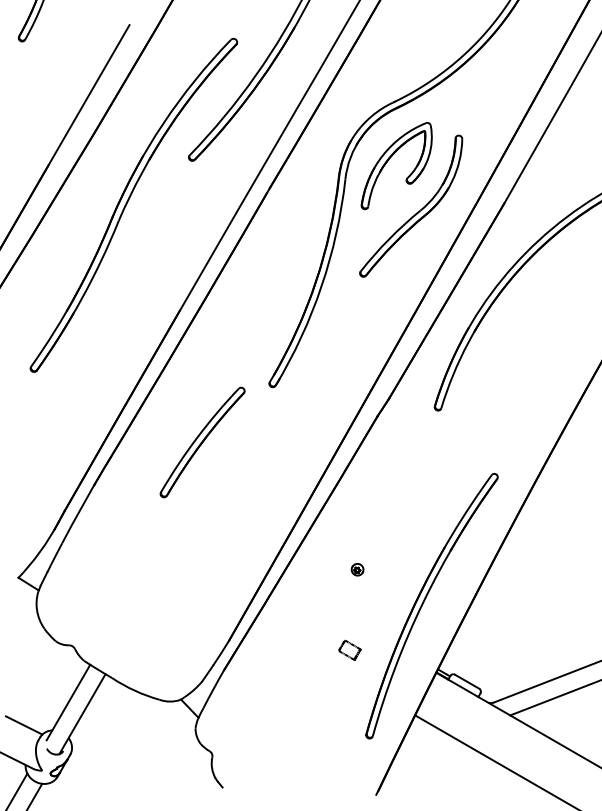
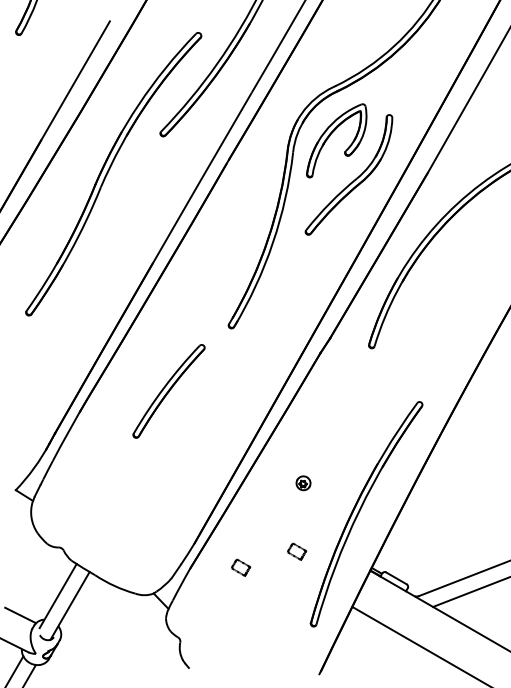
part: (201, 442) -> (168, 391), moved
part: (357, 569) -> (303, 483), size x1.4
part: (284, 668) -> (241, 567), added

